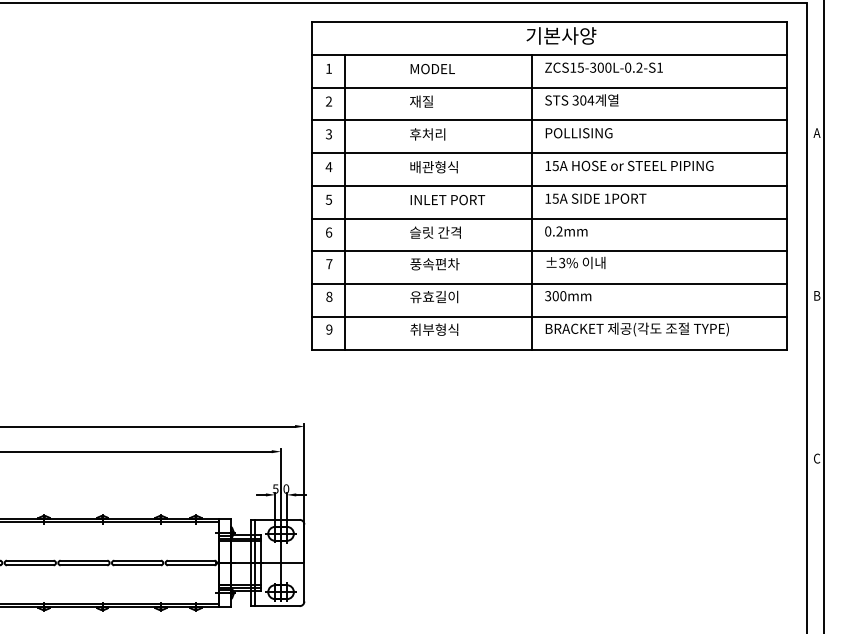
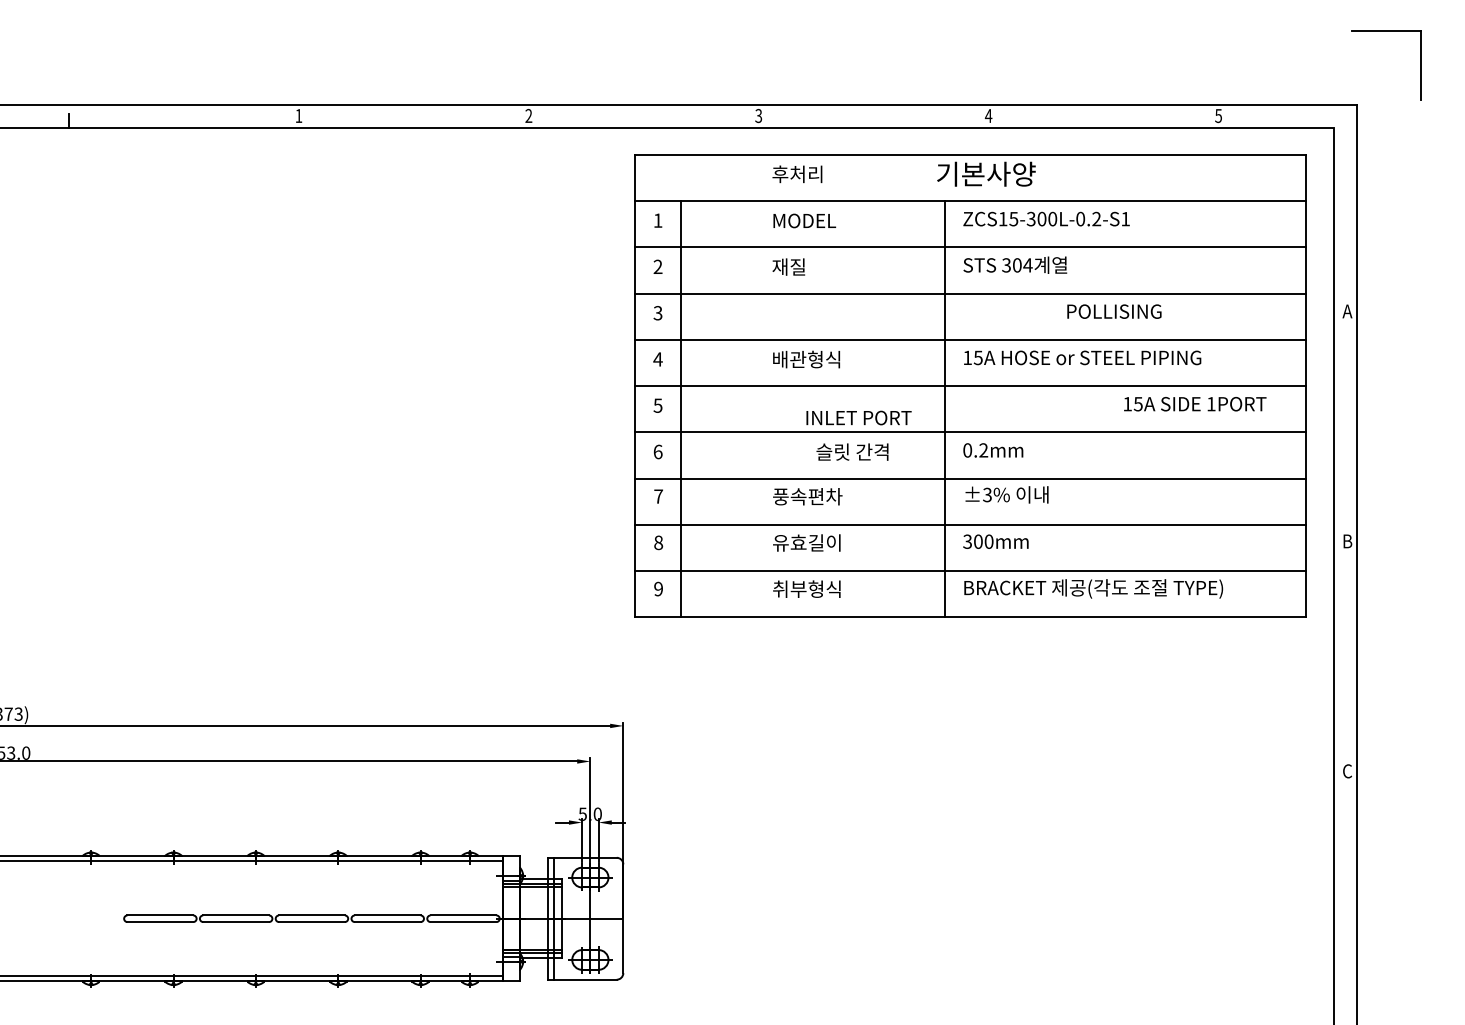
text: (579, 133) -> (1114, 311), moved
text: (427, 134) -> (797, 174), moved
text: (596, 198) -> (1195, 404), moved
text: (447, 199) -> (858, 417), moved
text: (435, 232) -> (852, 451), moved

